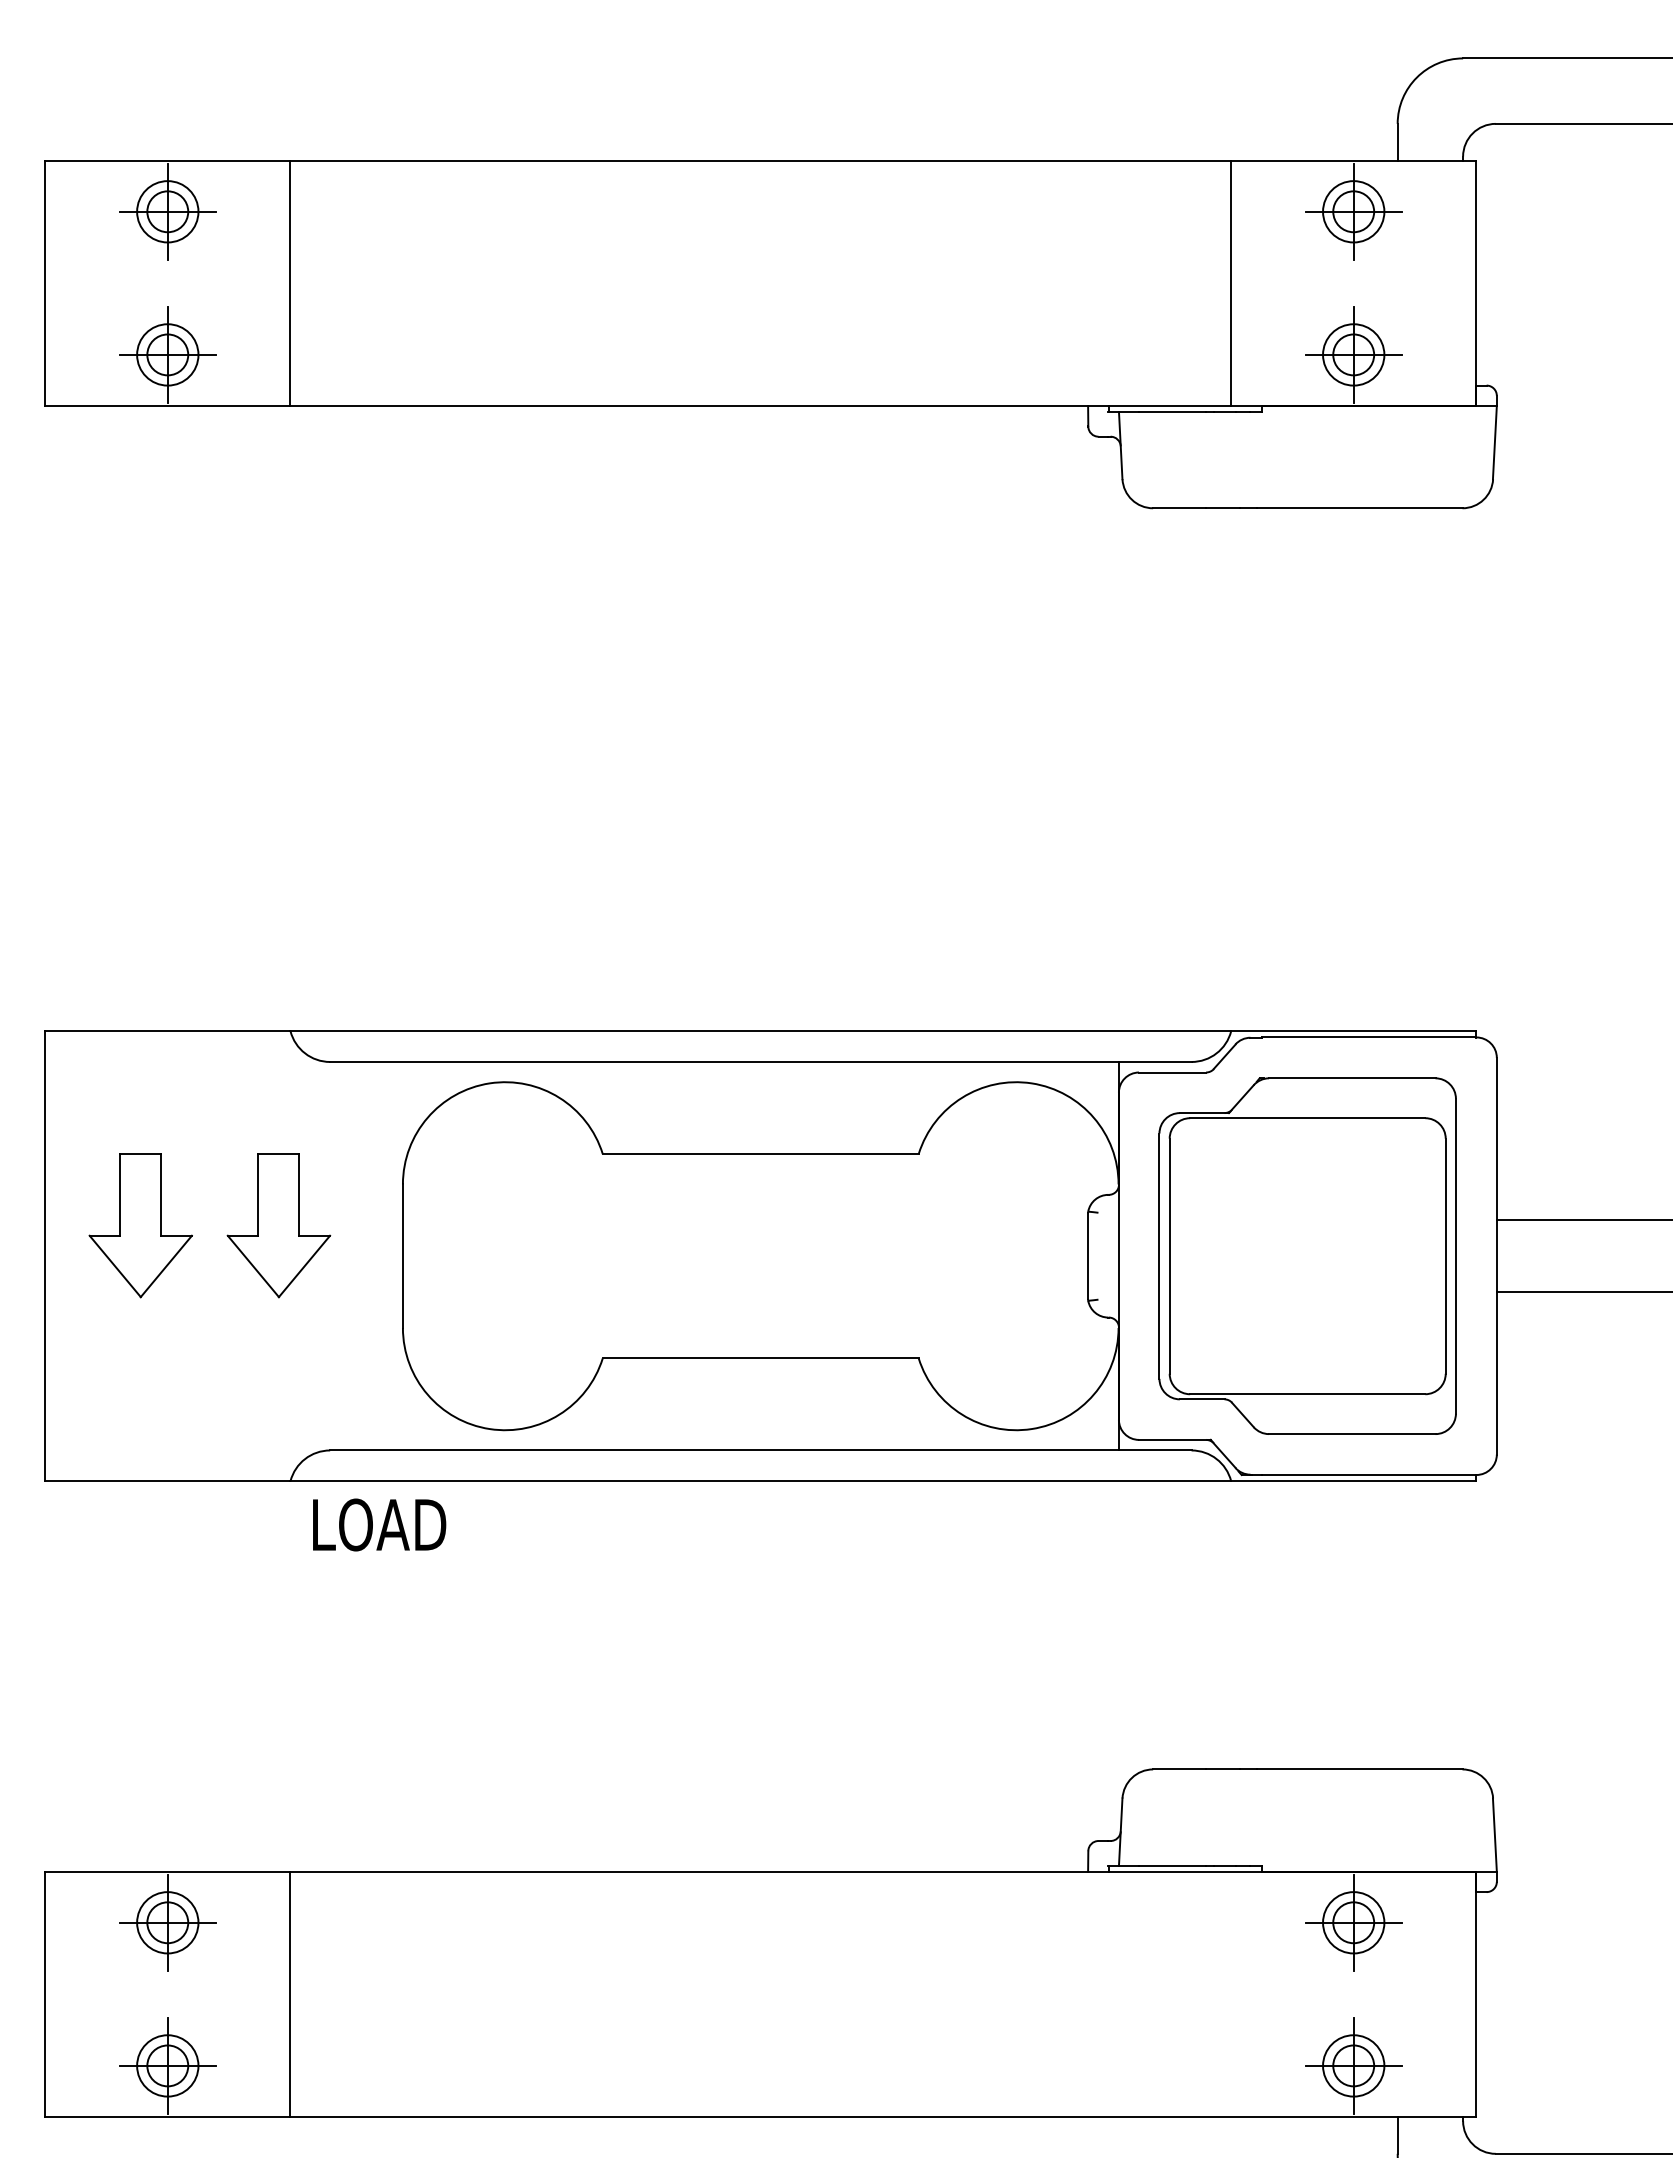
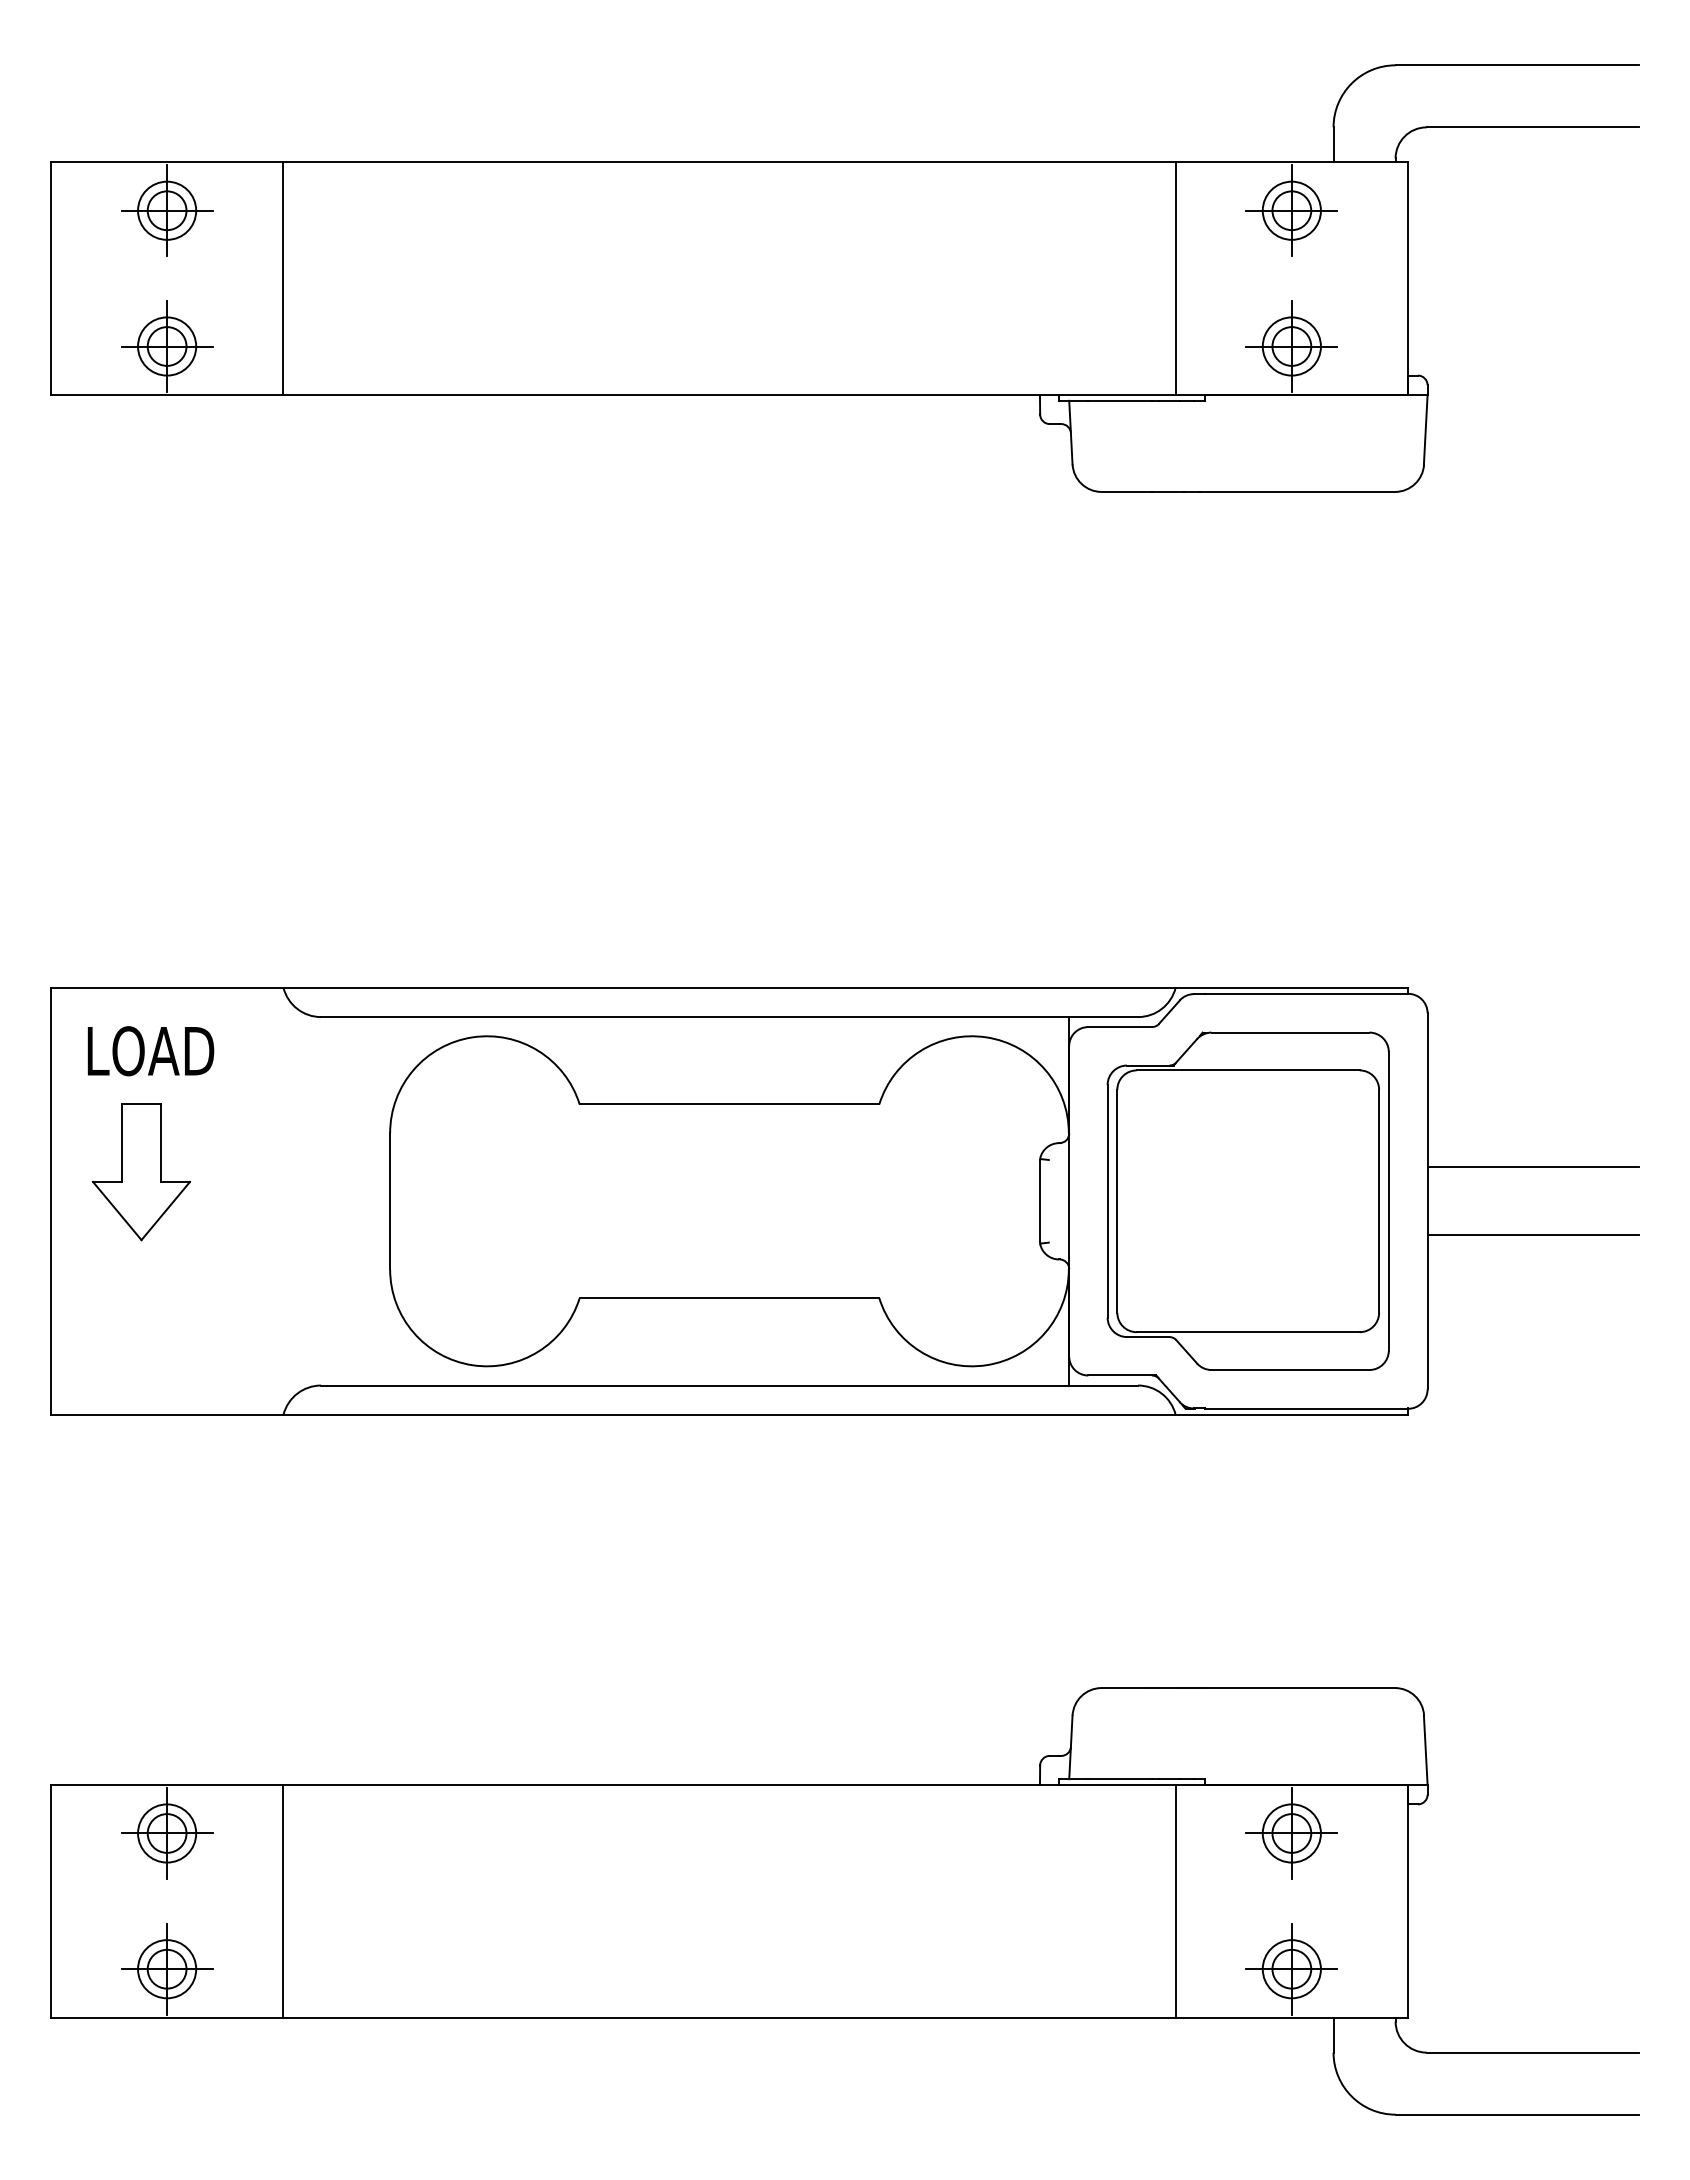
part: (278, 1225) -> (272, 1172), removed
text: (379, 1525) -> (150, 1051), moved
line: (1231, 1994) -> (1175, 1901), added

